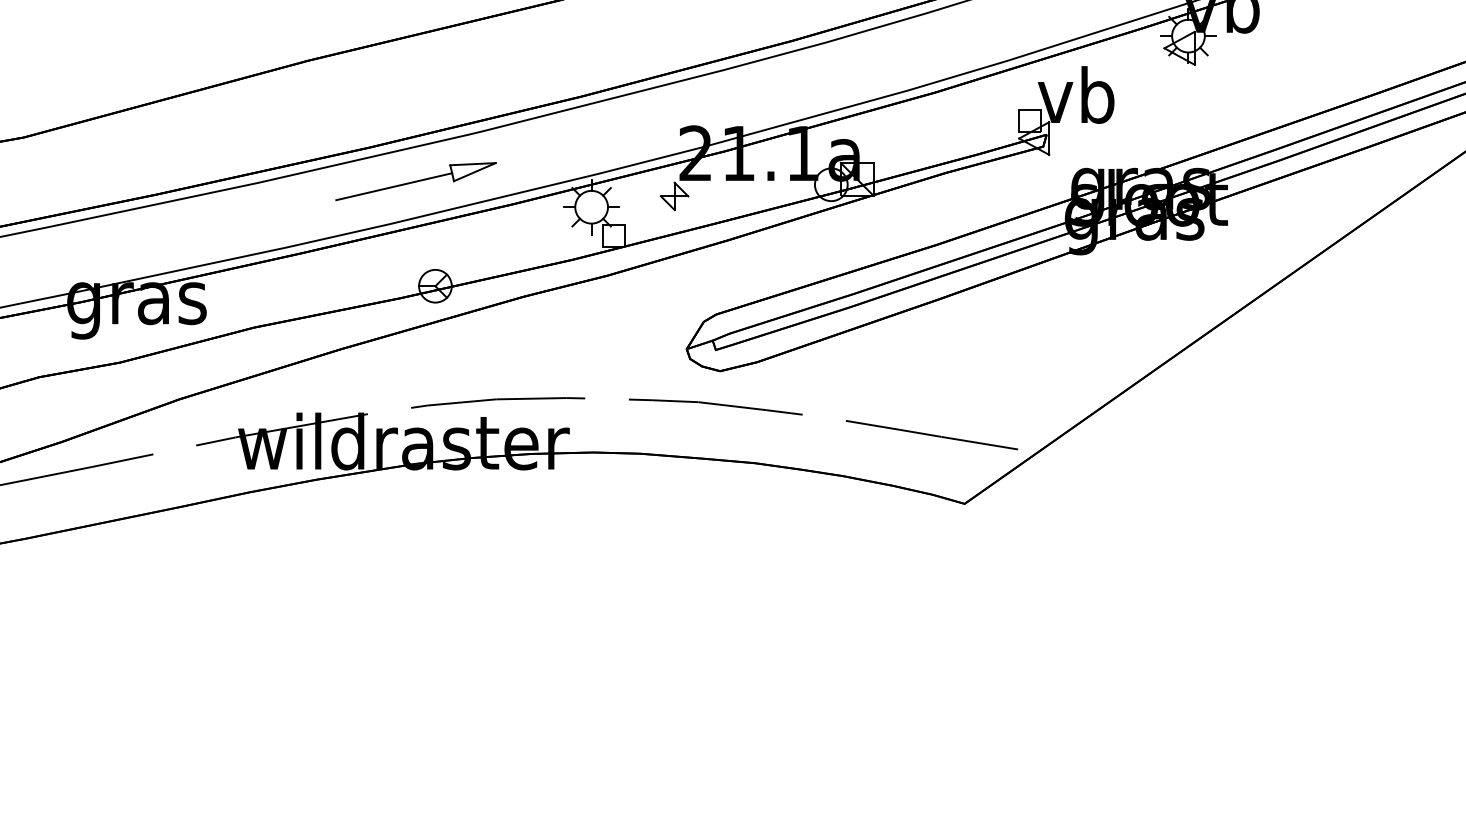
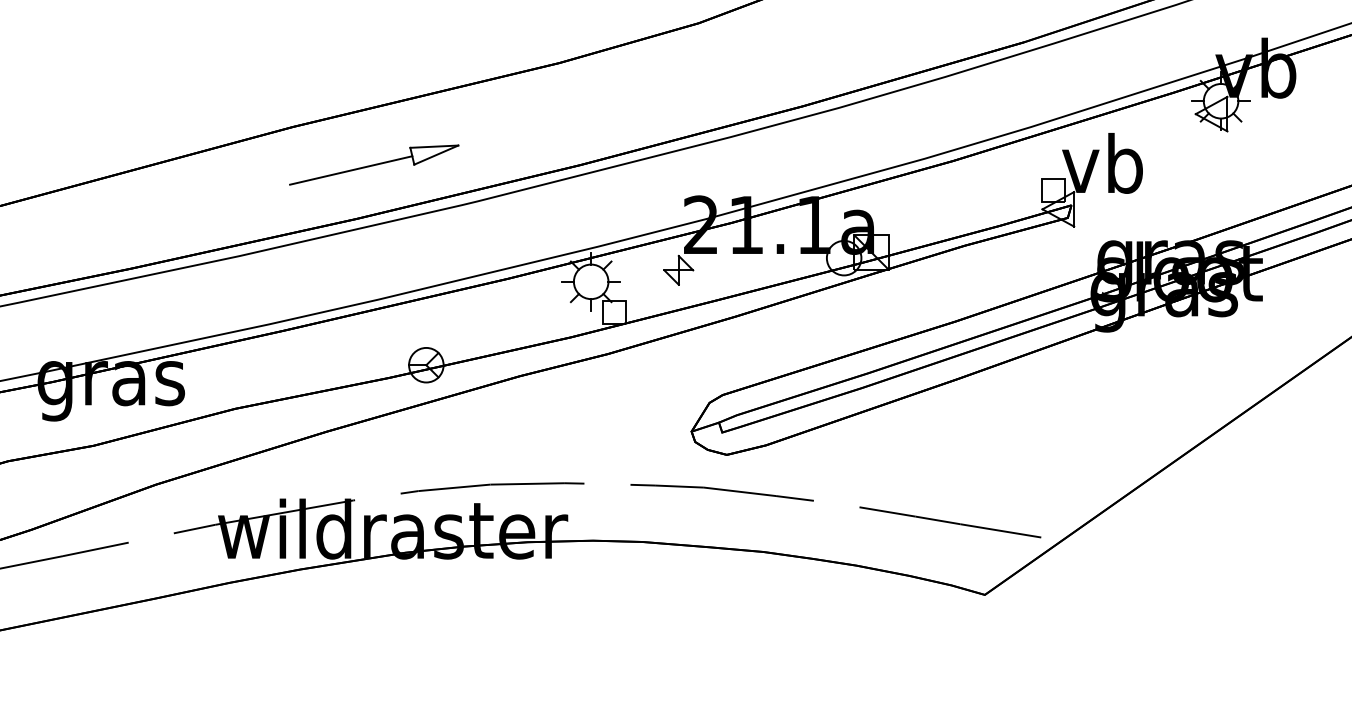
part: (415, 181) -> (373, 164), moved

